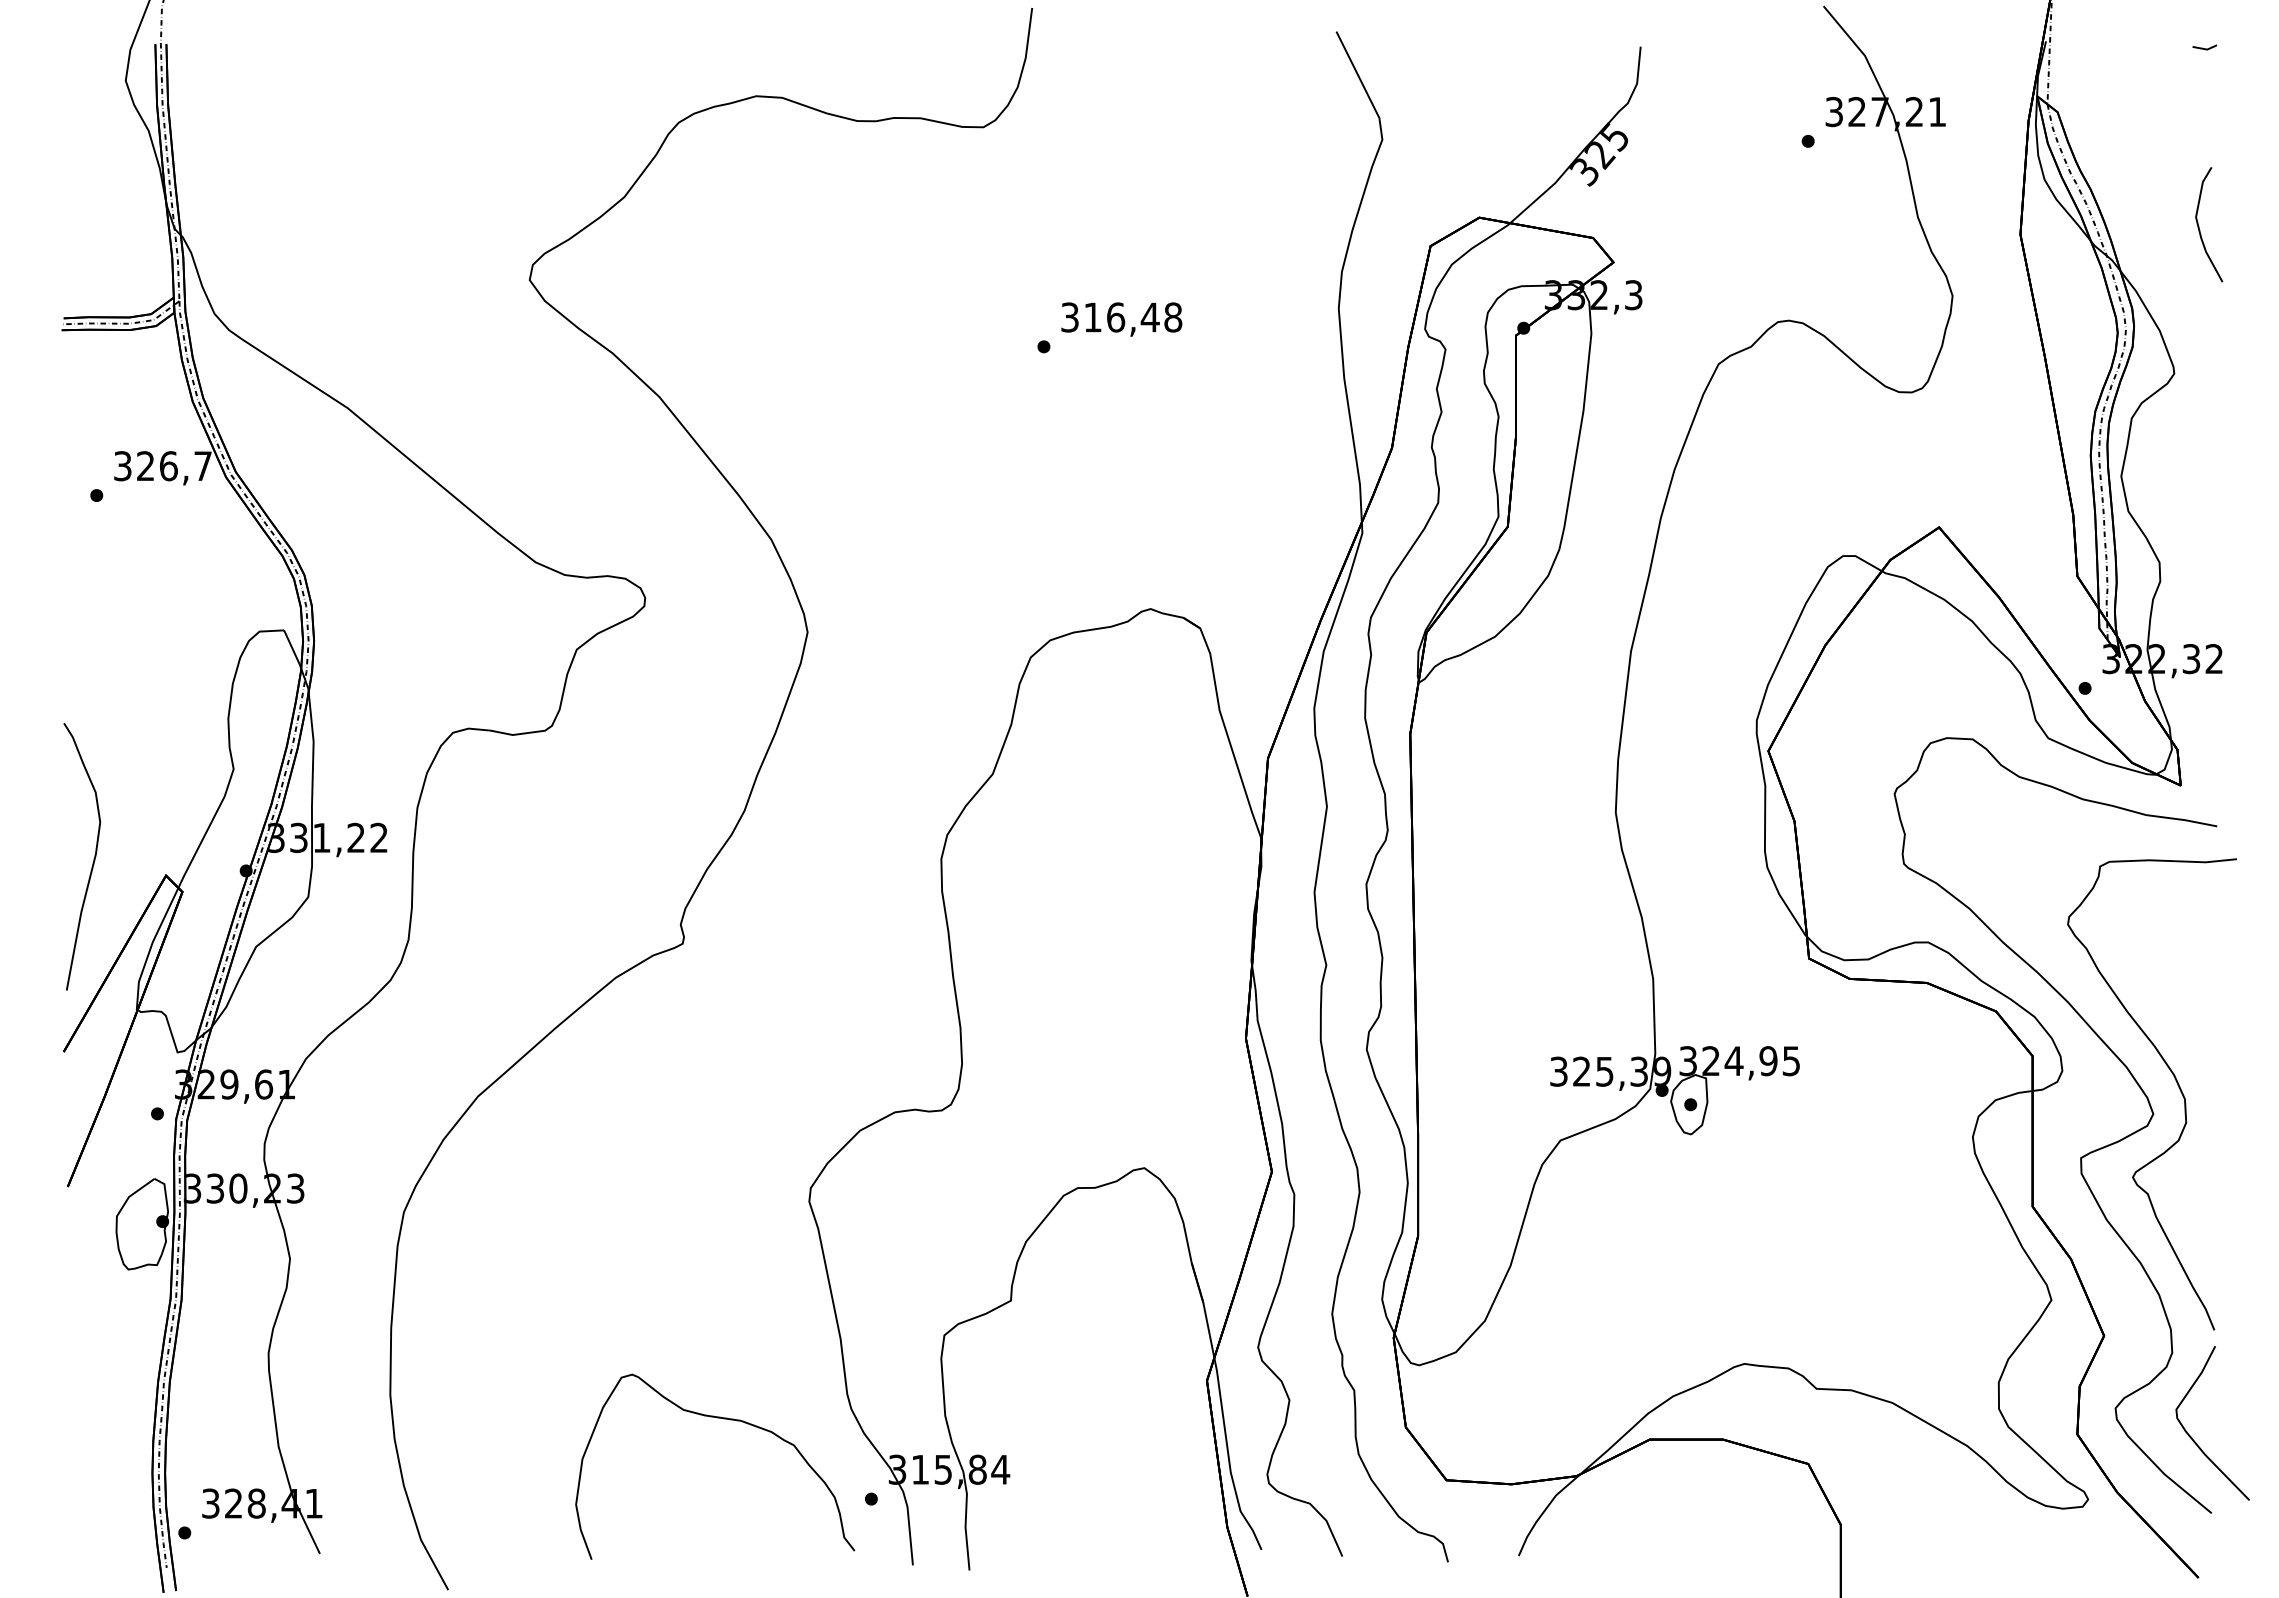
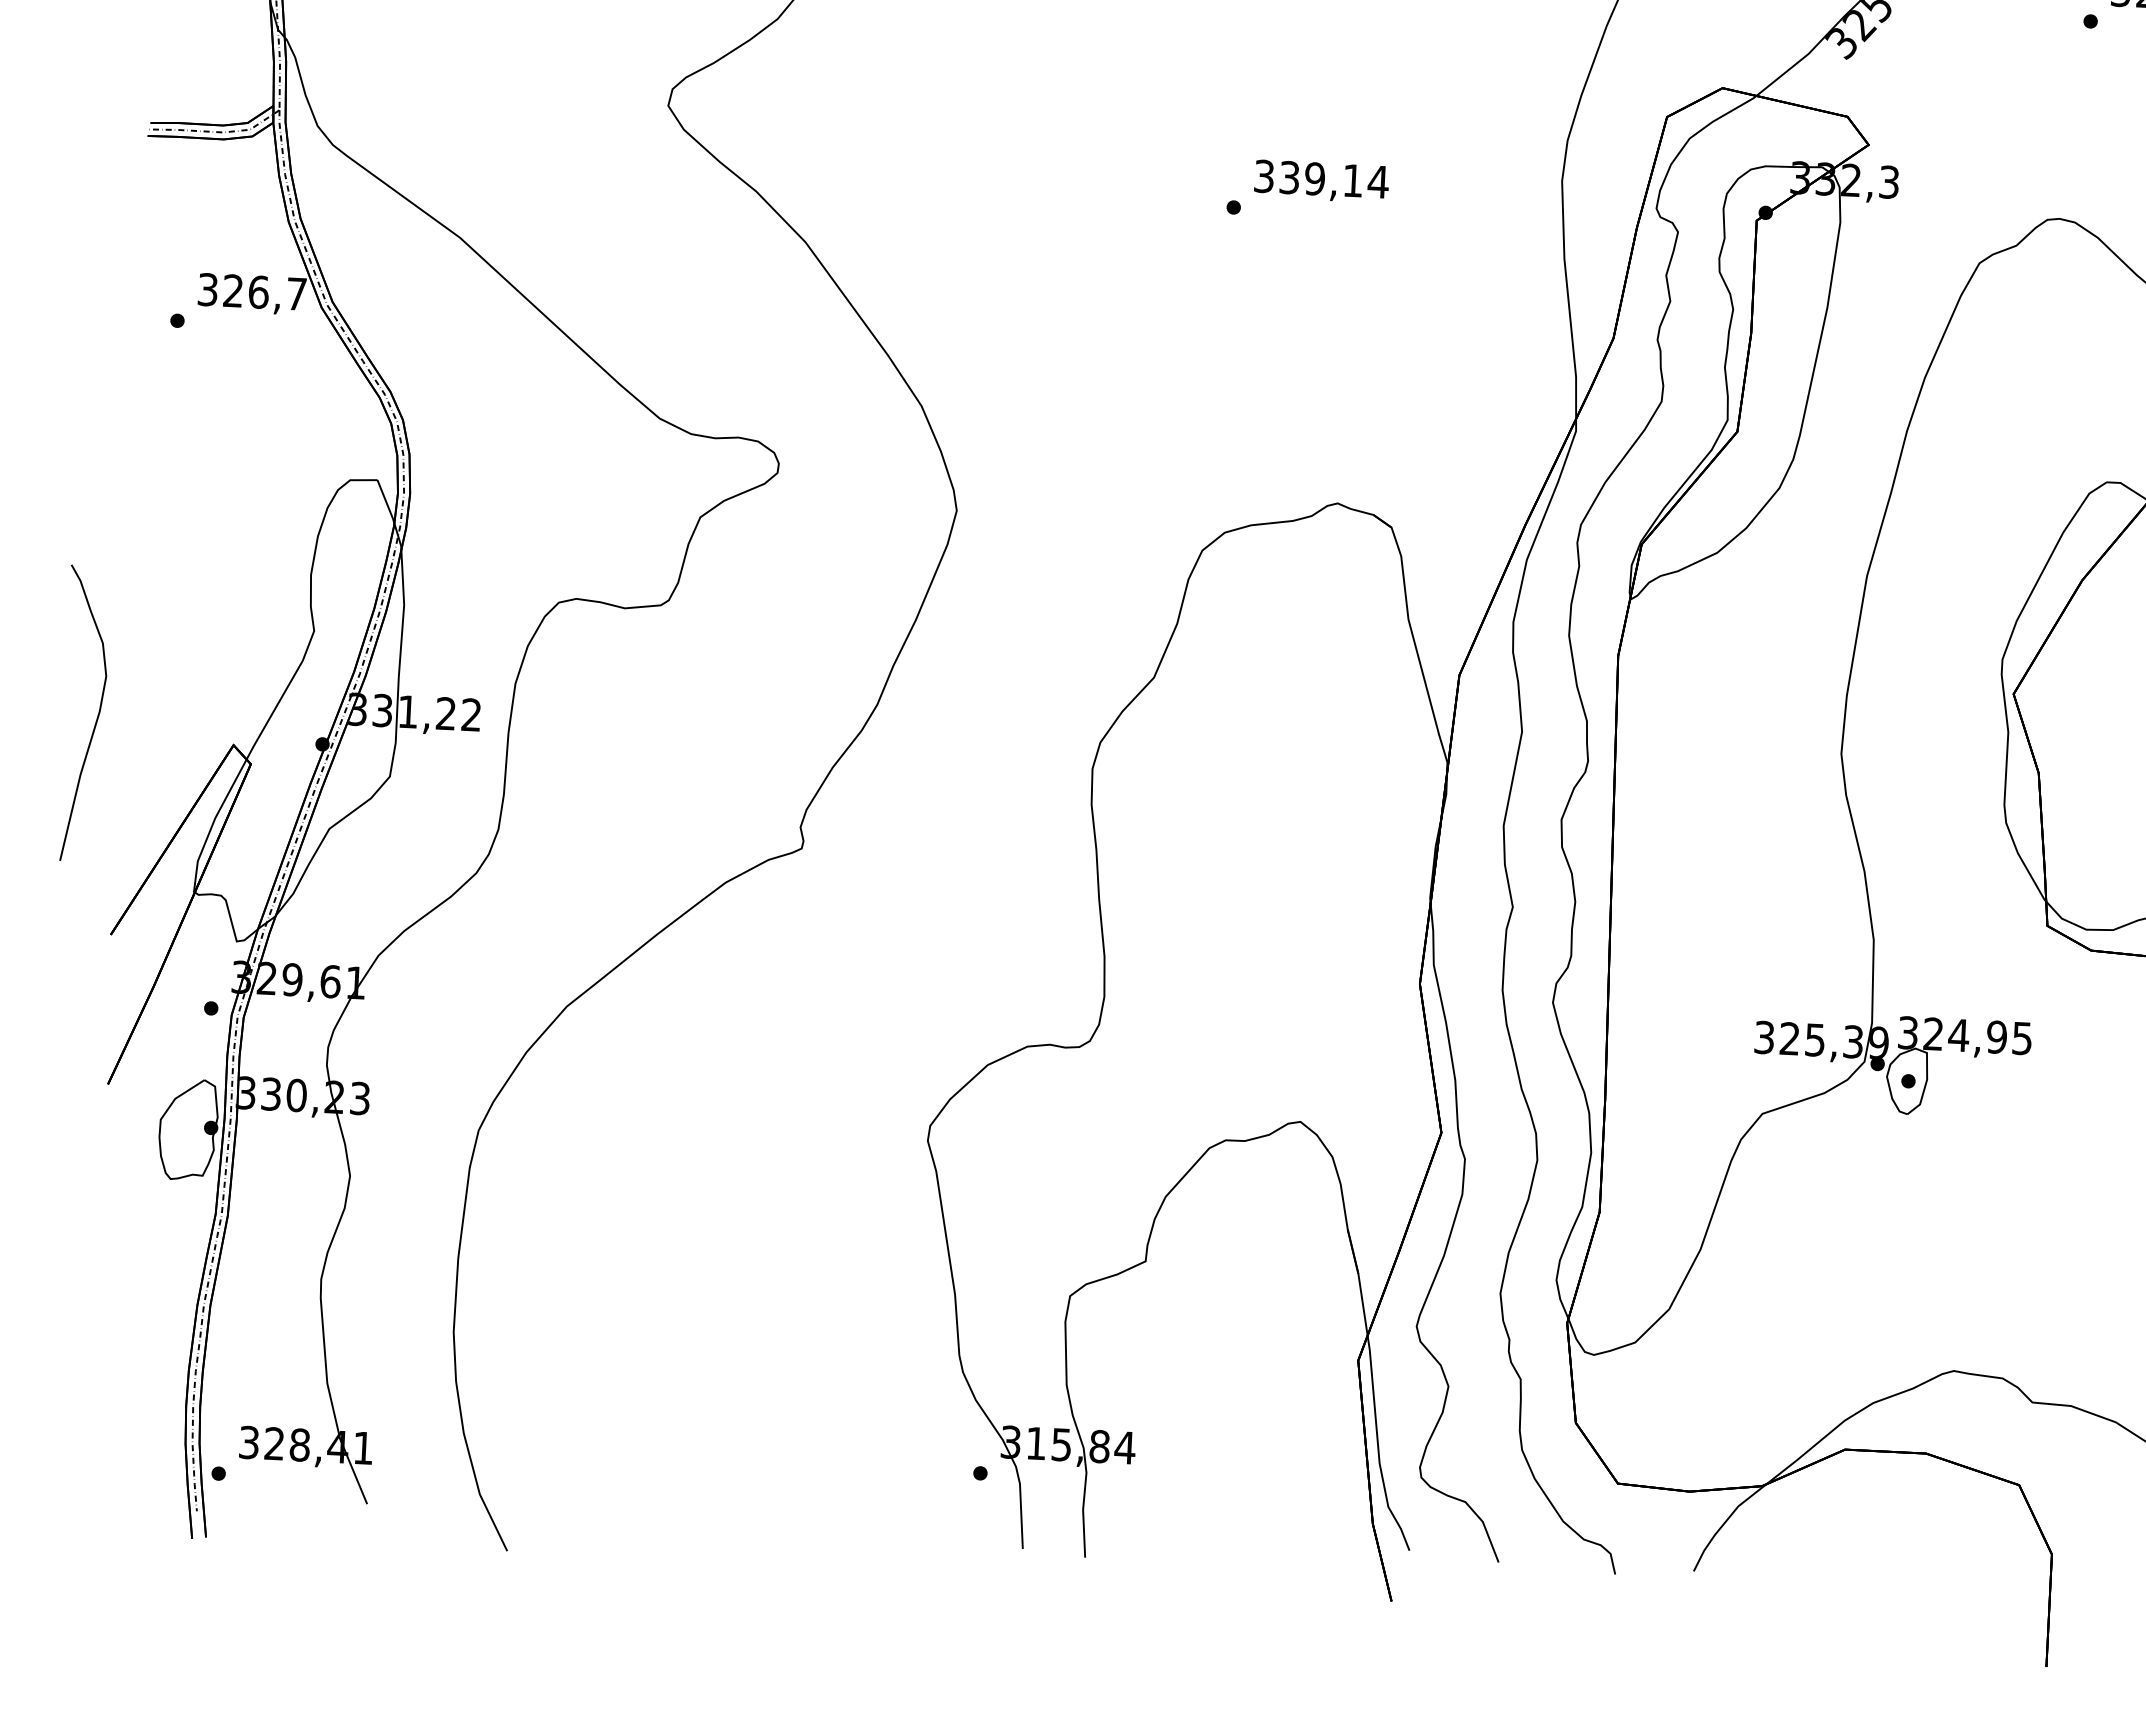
text: (1133, 317) -> (1334, 179), 316,48 -> 339,14
curve: (93, 858) -> (96, 716), moved
curve: (723, 1419) -> (821, 1377), removed

